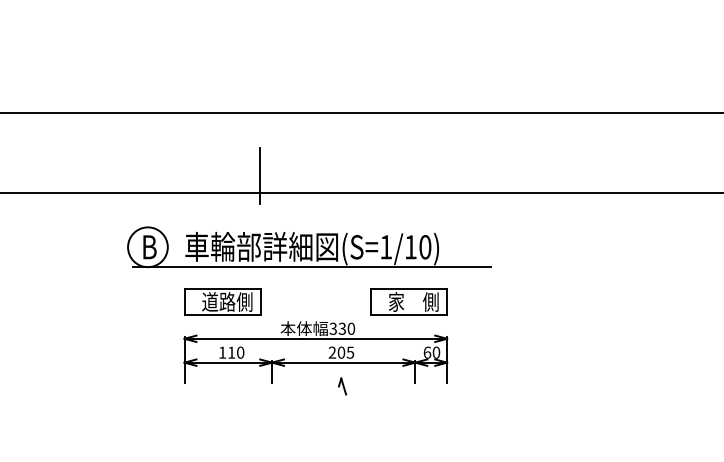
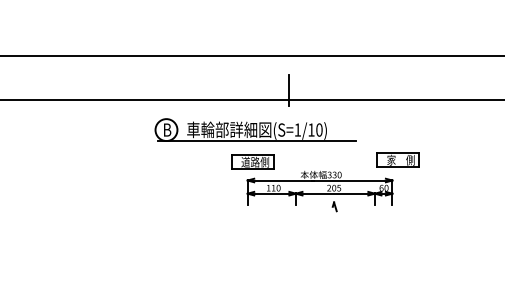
part: (309, 246) -> (255, 129), moved
part: (222, 300) -> (252, 161), moved
part: (407, 300) -> (397, 159), moved

